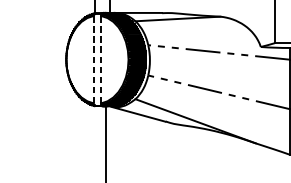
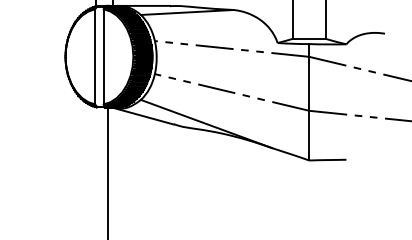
line: (93, 59) -> (95, 56), dashed -> solid
line: (101, 59) -> (103, 56), dashed -> solid

